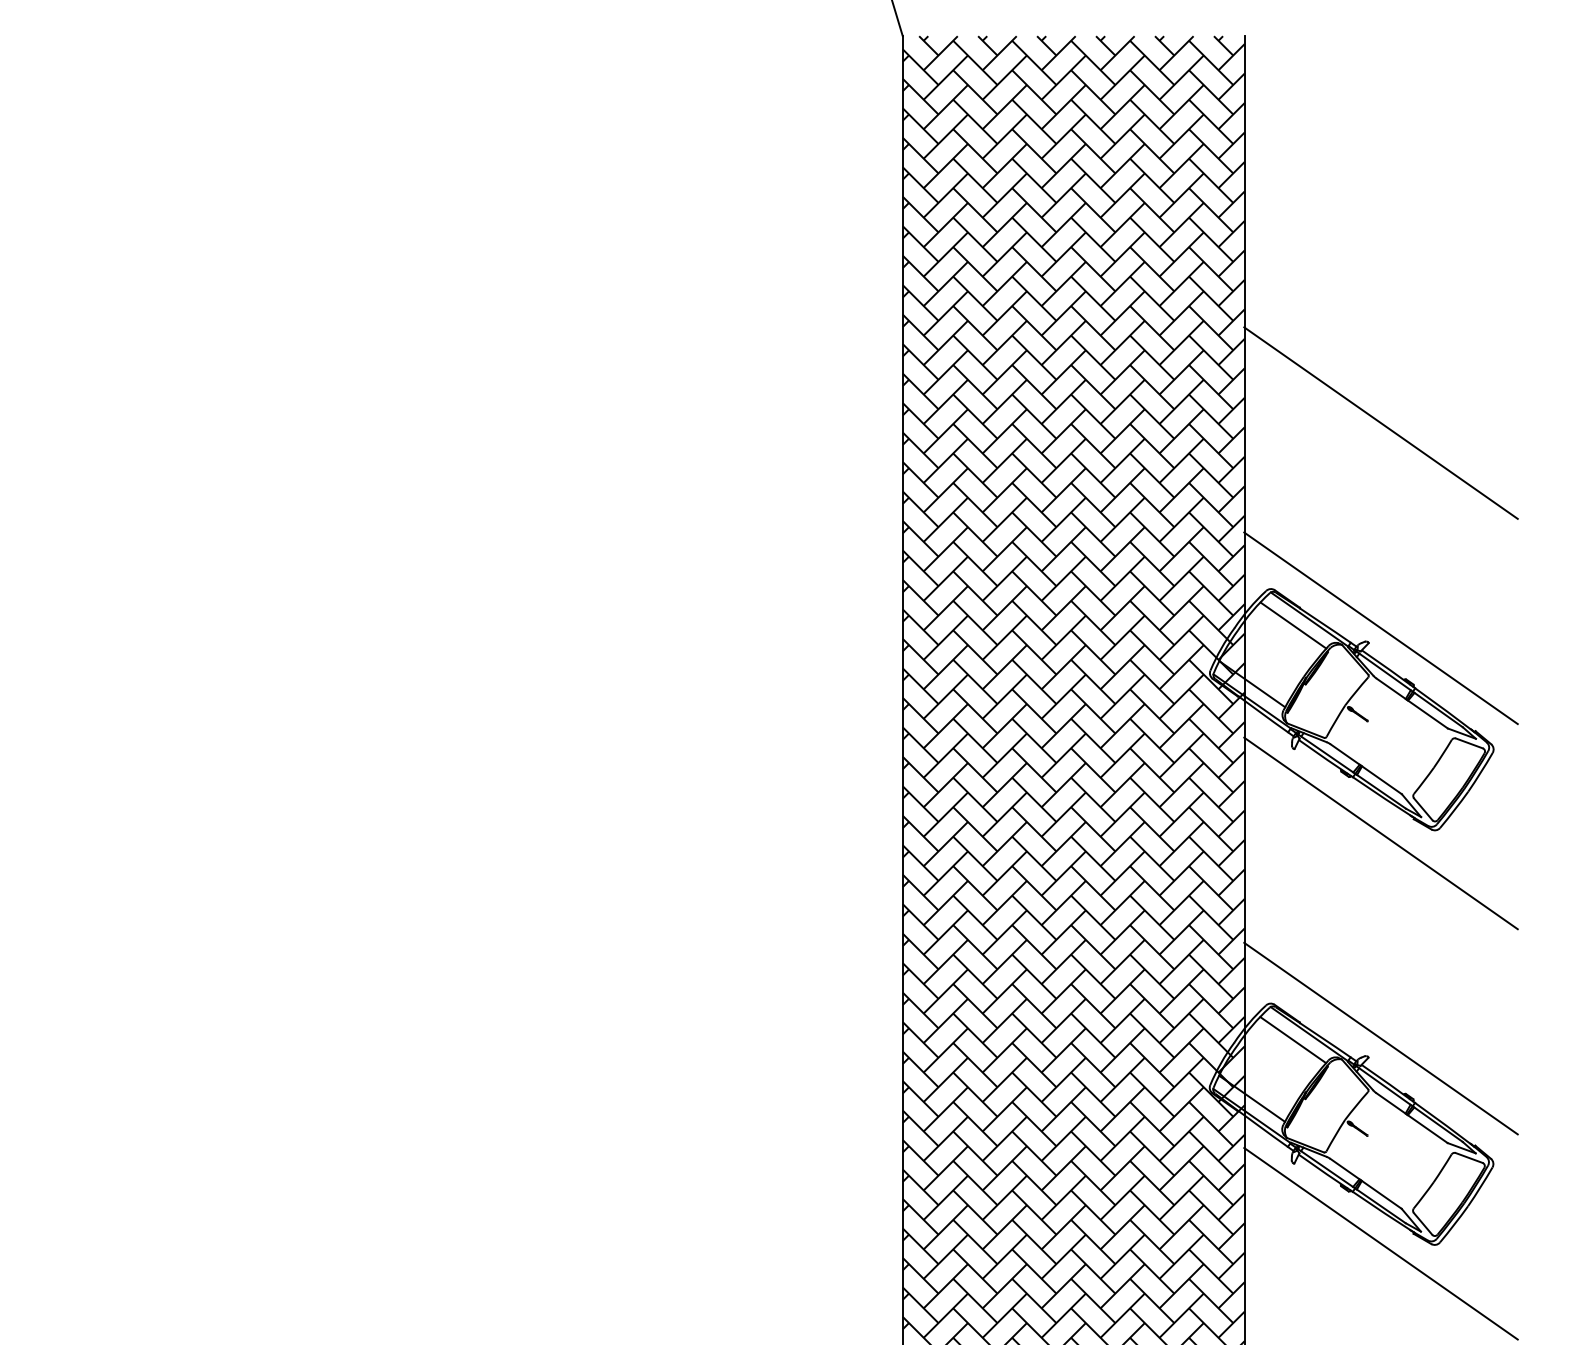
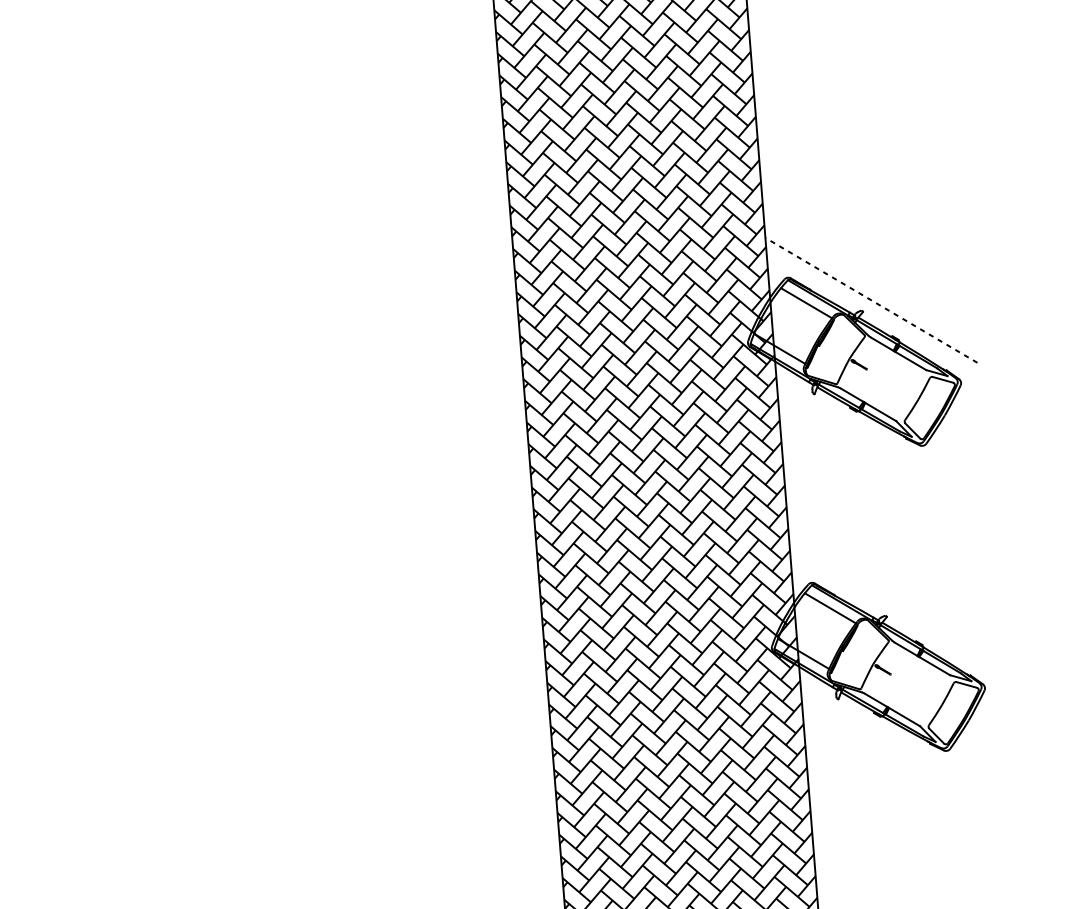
line: (1380, 422) -> (858, 148), removed
line: (1381, 628) -> (871, 300), solid -> dashed
line: (1380, 833) -> (882, 451), removed
line: (1380, 1038) -> (894, 602), removed
line: (1380, 1243) -> (906, 753), removed

